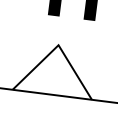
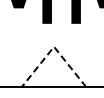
line: (59, 44) -> (54, 46), solid -> dashed

